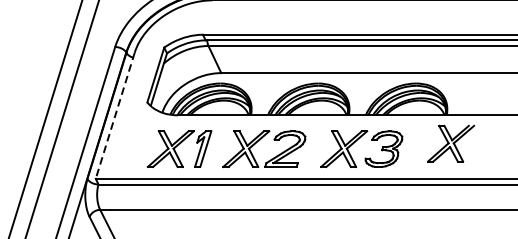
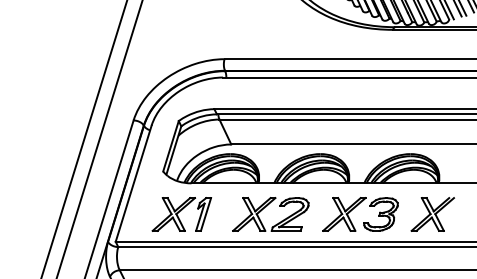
line: (115, 115) -> (133, 183), dashed -> solid
part: (450, 143) -> (432, 214), moved
part: (179, 149) -> (181, 214), moved

